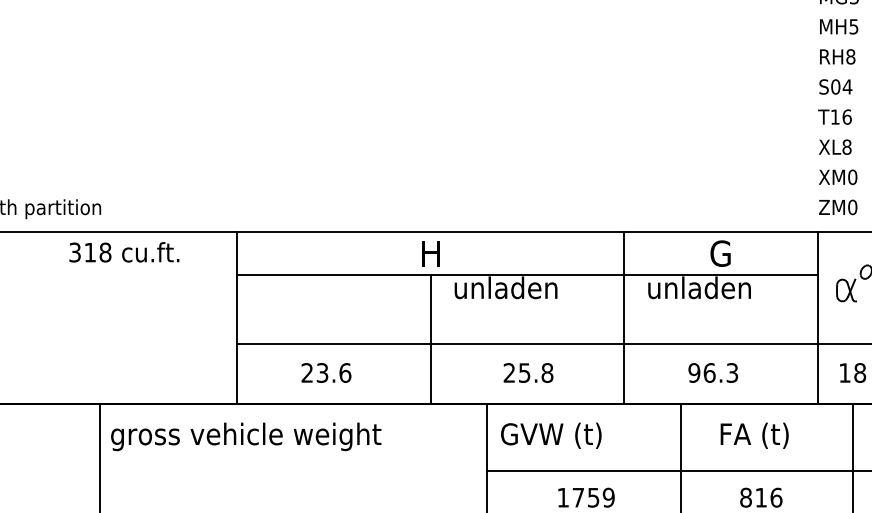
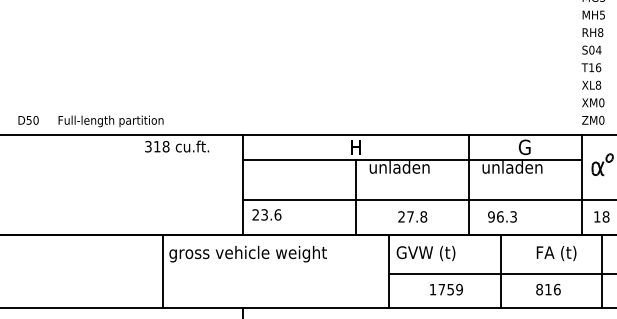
text: (325, 372) -> (266, 214), moved
text: (524, 372) -> (410, 216), 25.8 -> 27.8
text: (713, 372) -> (502, 216), moved
text: (754, 435) -> (556, 253), moved

